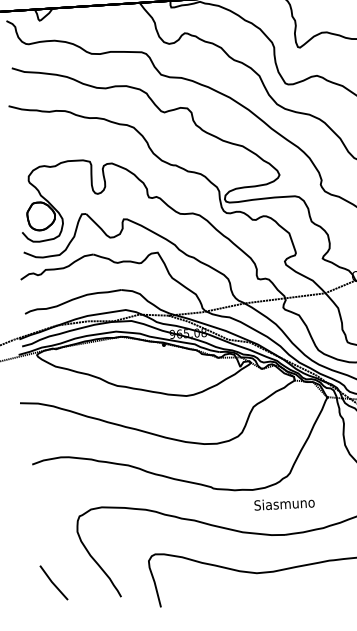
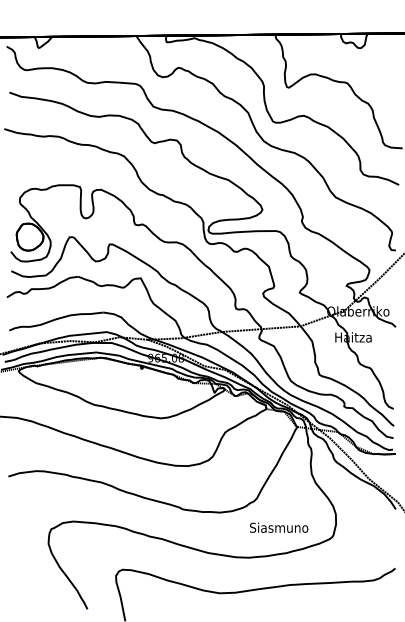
text: (284, 503) -> (279, 527), moved
line: (53, 582) -> (22, 591), removed

